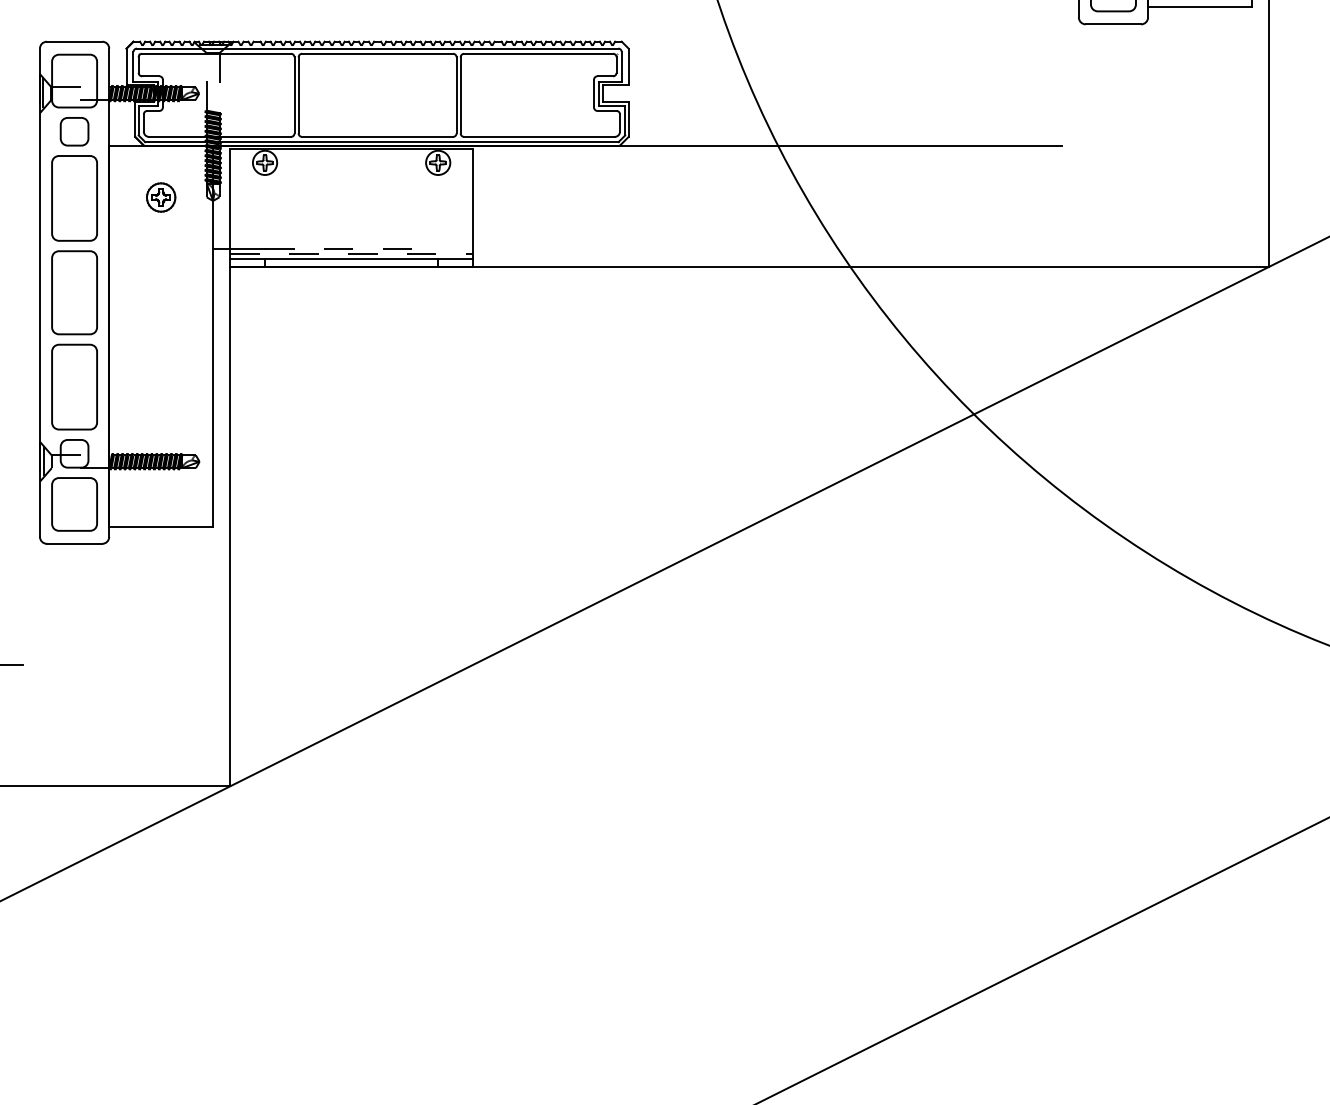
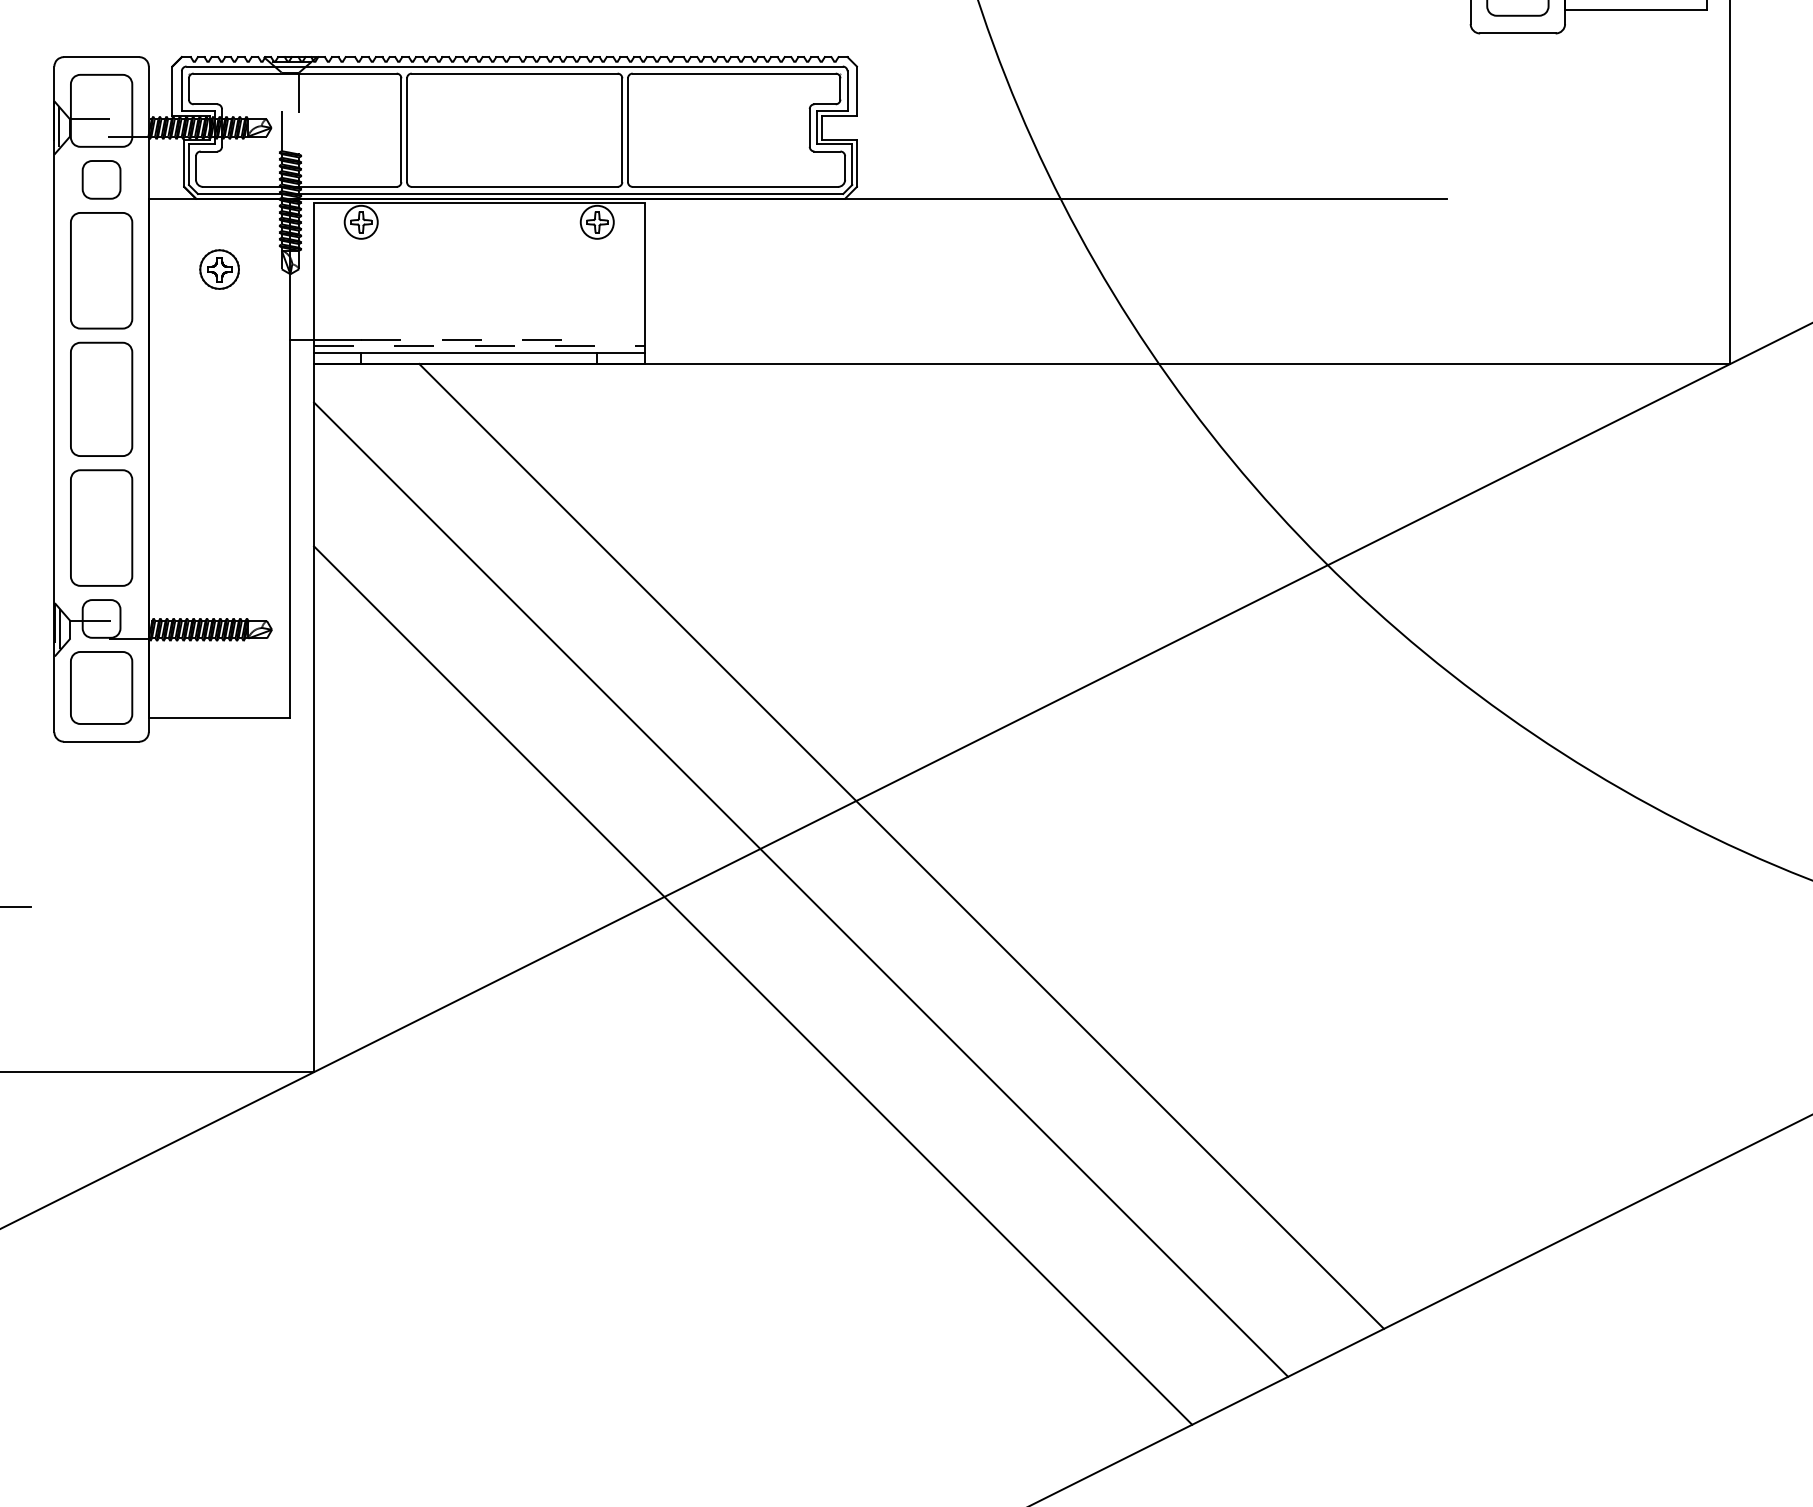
line: (661, 620) -> (901, 846), added
line: (587, 652) -> (801, 889), added
line: (552, 722) -> (753, 985), added

